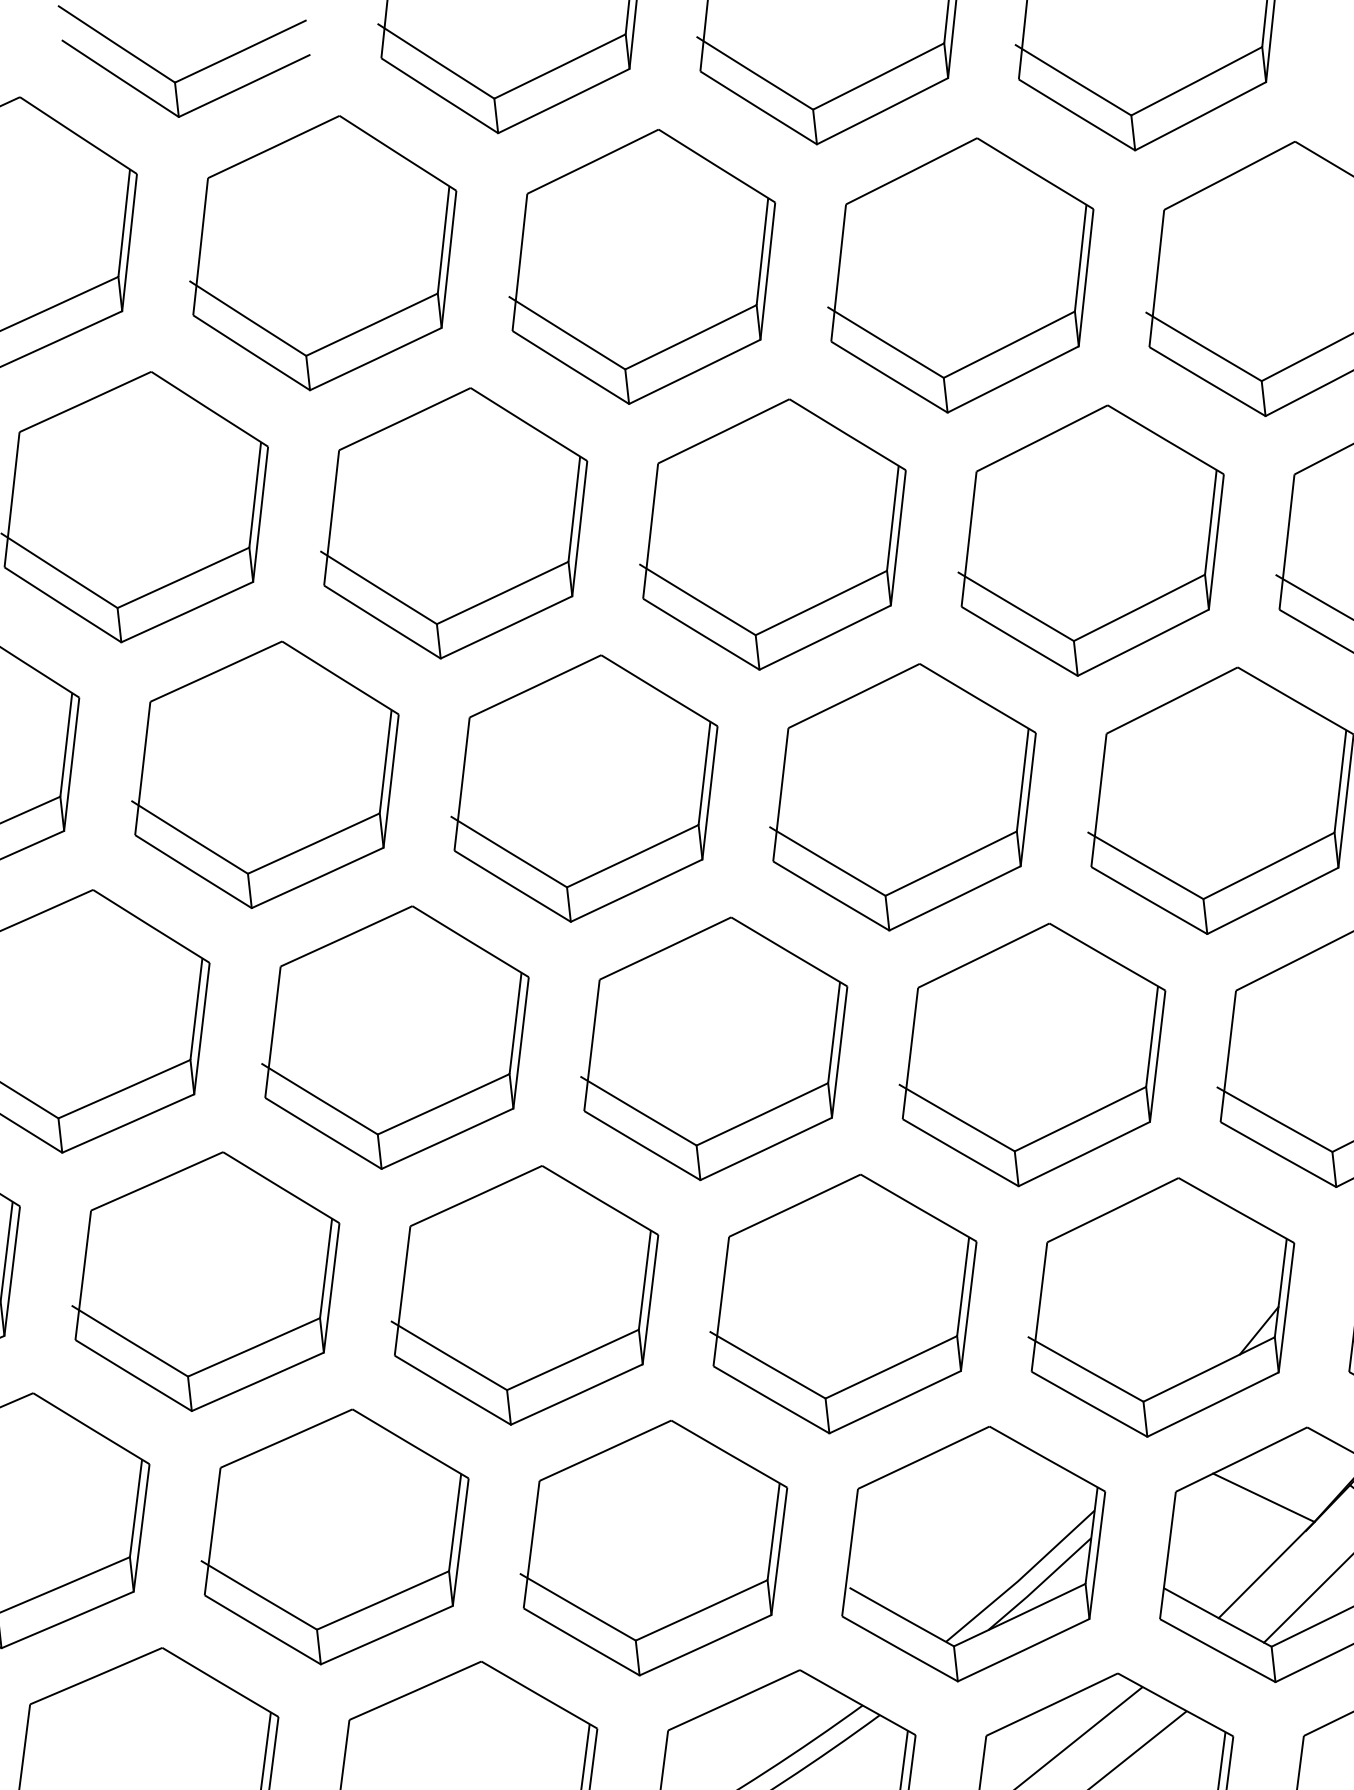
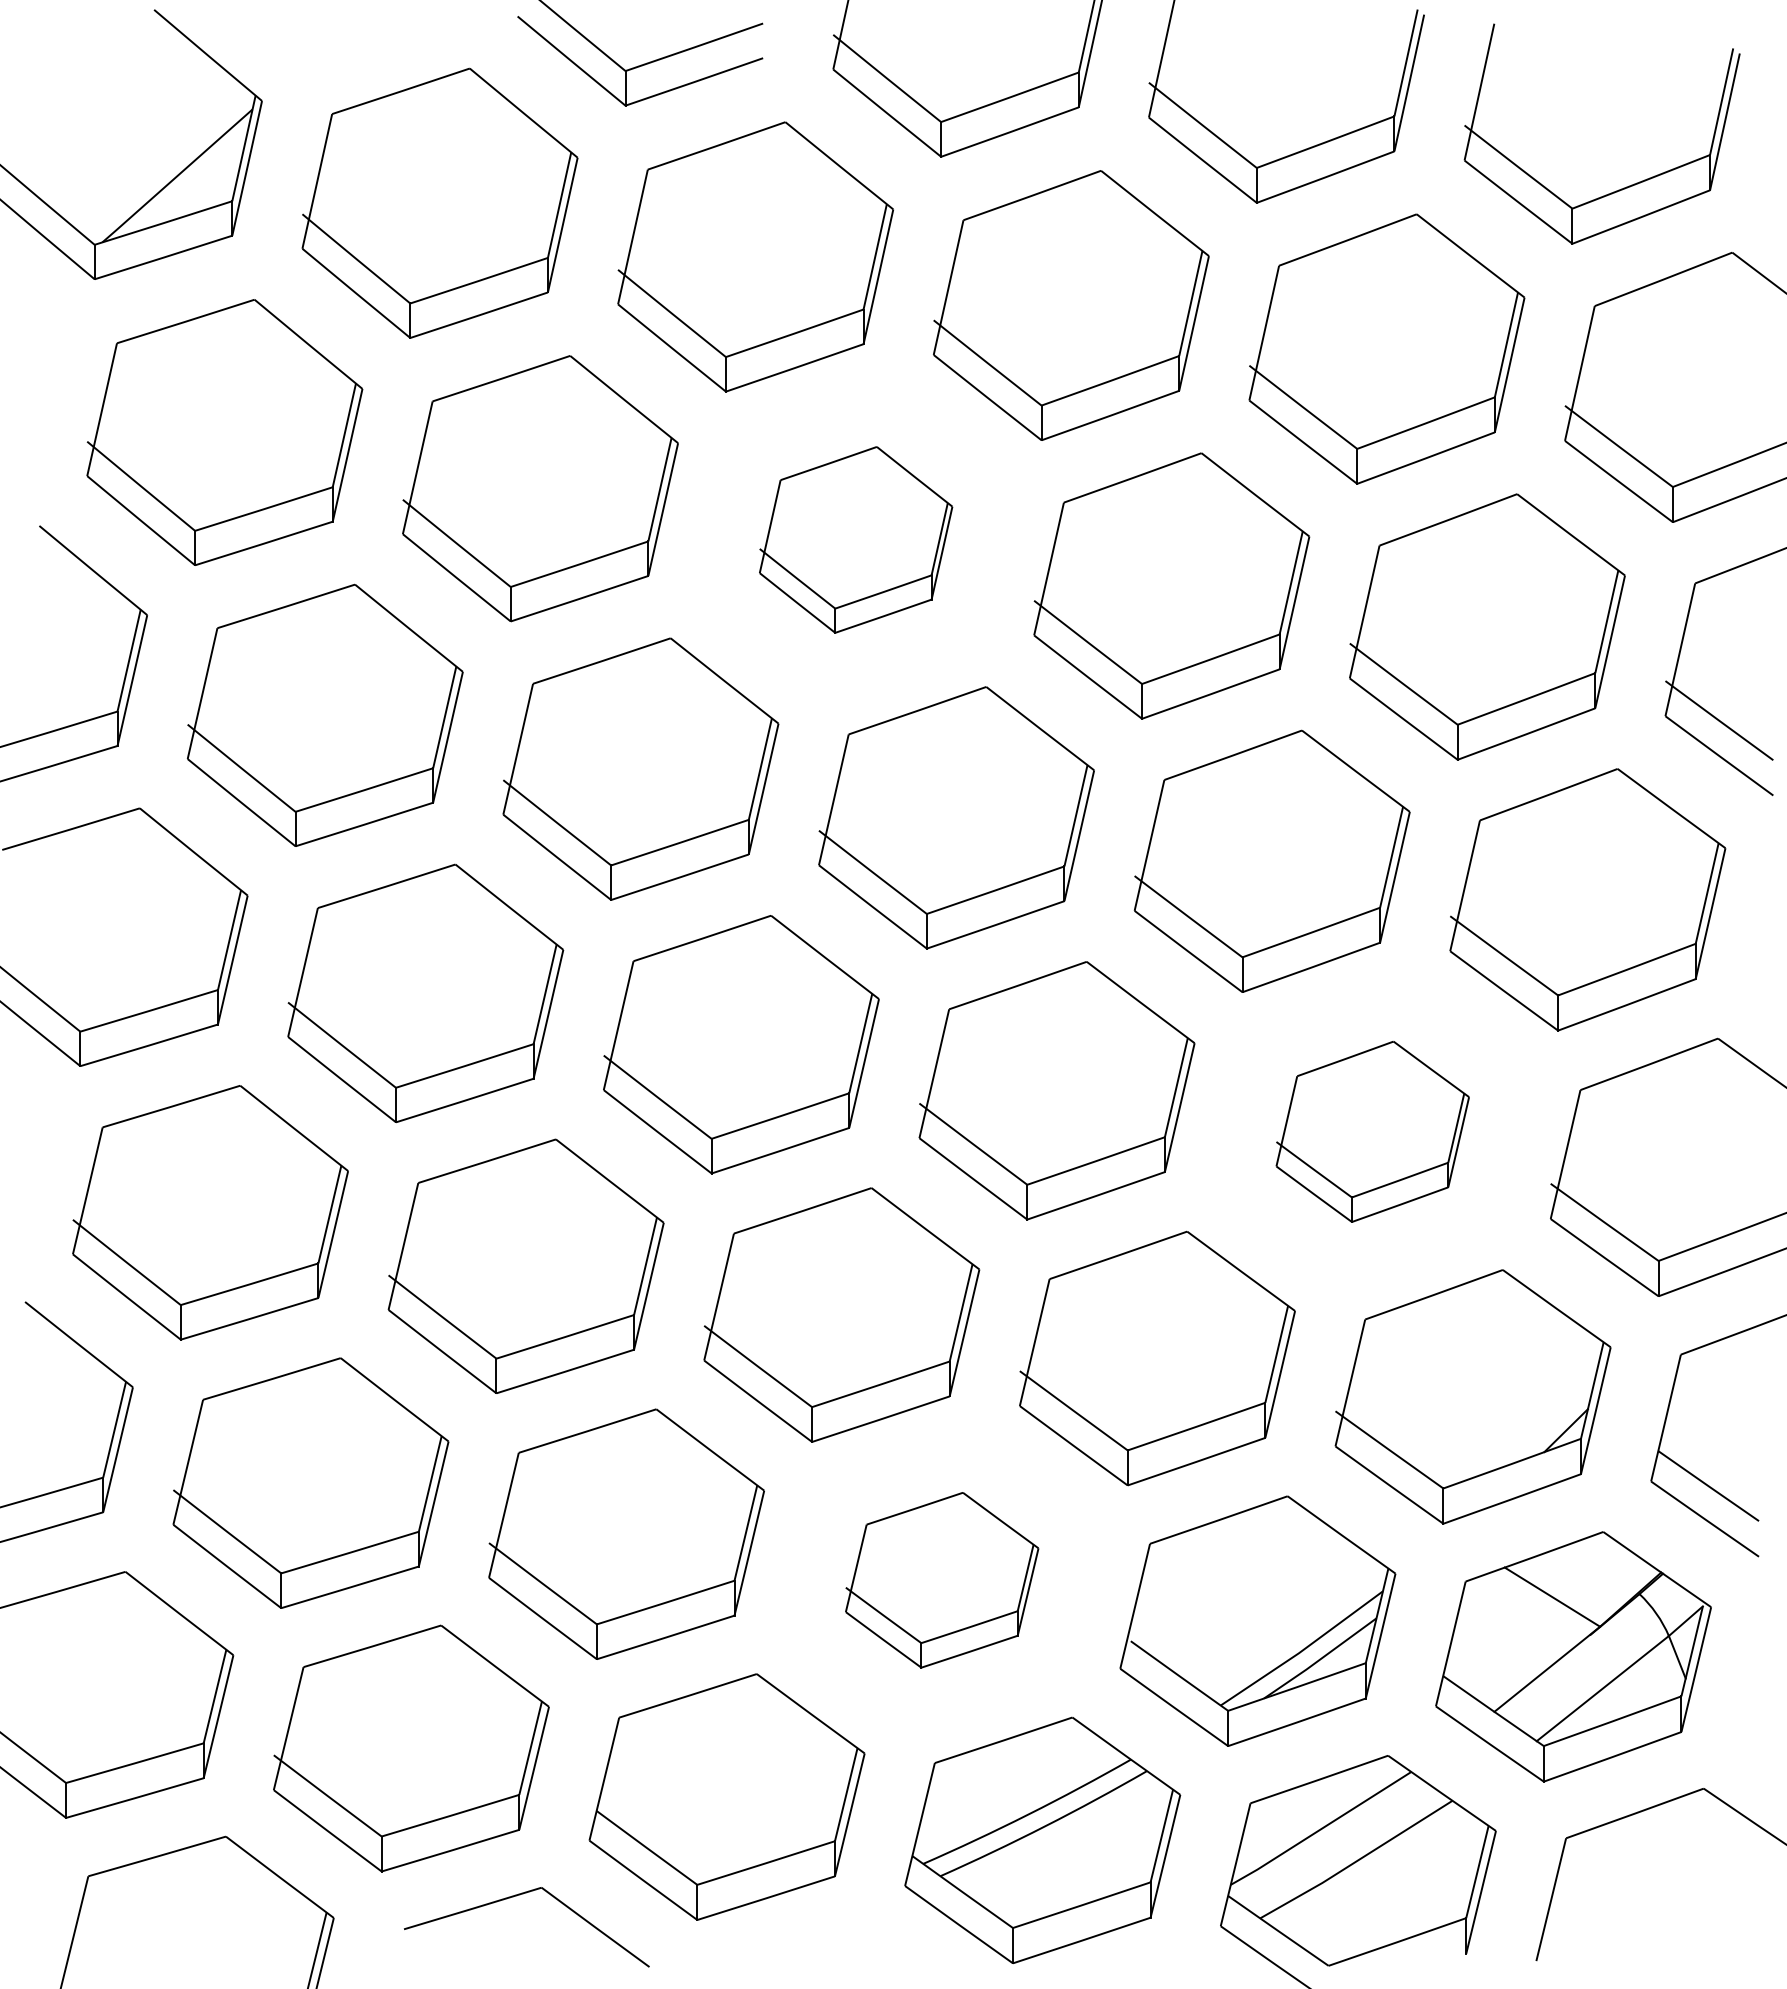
part: (455, 522) -> (855, 539), size x0.7
part: (1033, 1054) -> (1372, 1131), size x0.7
part: (654, 1547) -> (941, 1579), size x0.7

